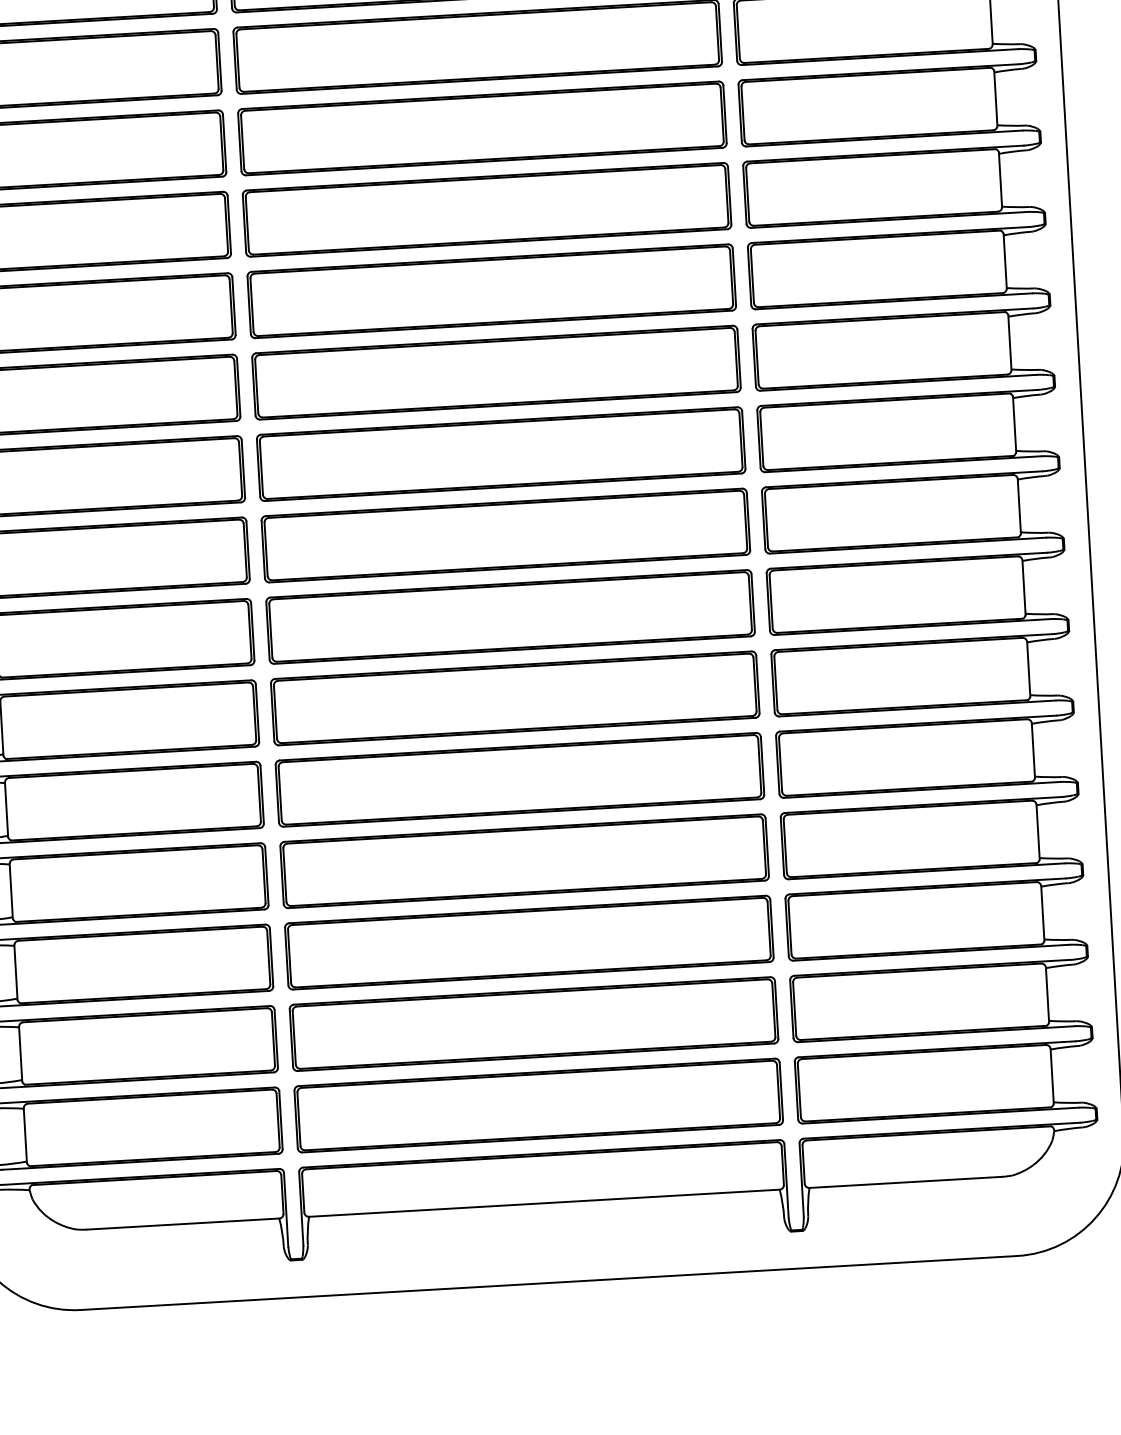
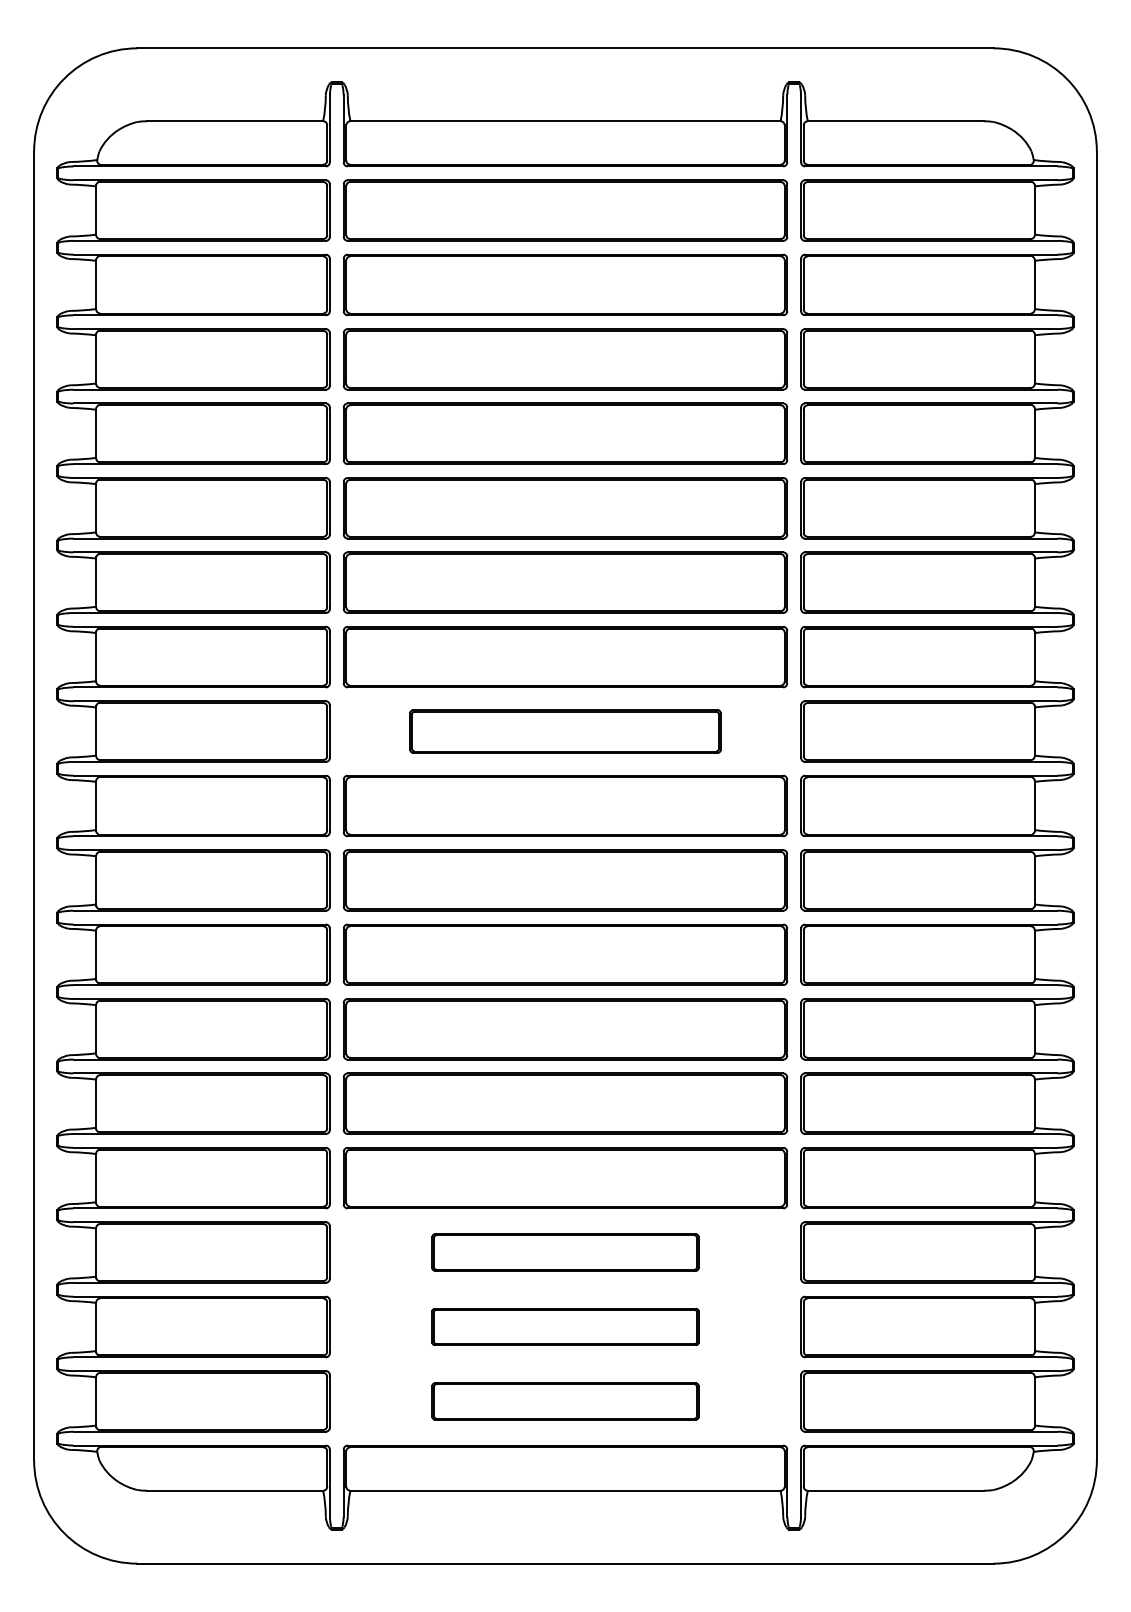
part: (496, 372) -> (565, 731), size x0.7
part: (529, 942) -> (565, 1252), size x0.6
part: (534, 1023) -> (565, 1326), size x0.6
part: (538, 1105) -> (565, 1401), size x0.6

